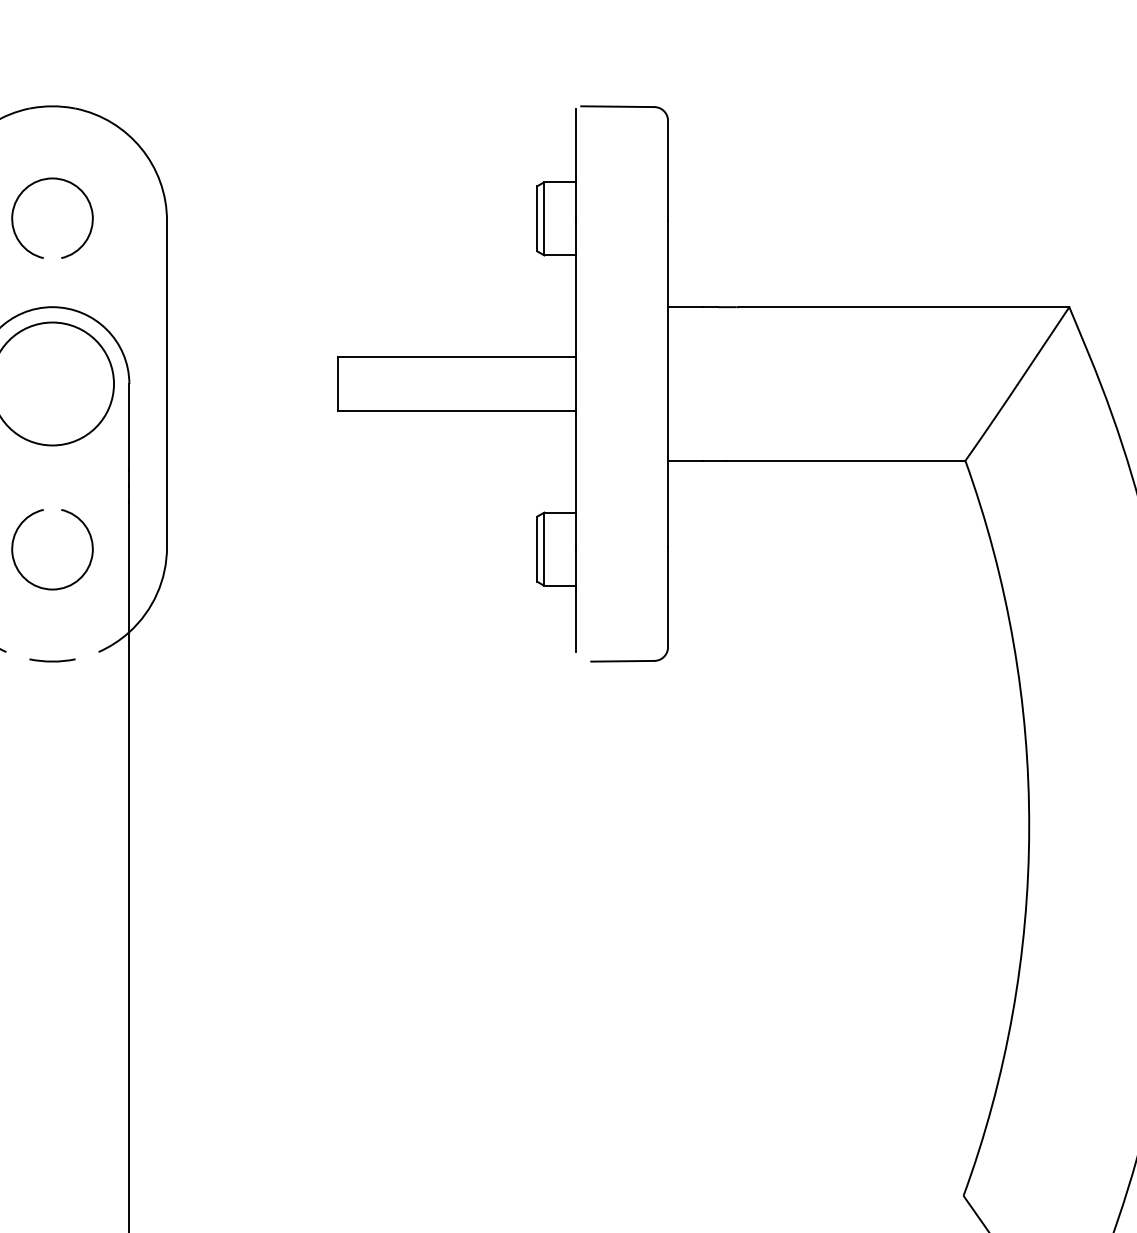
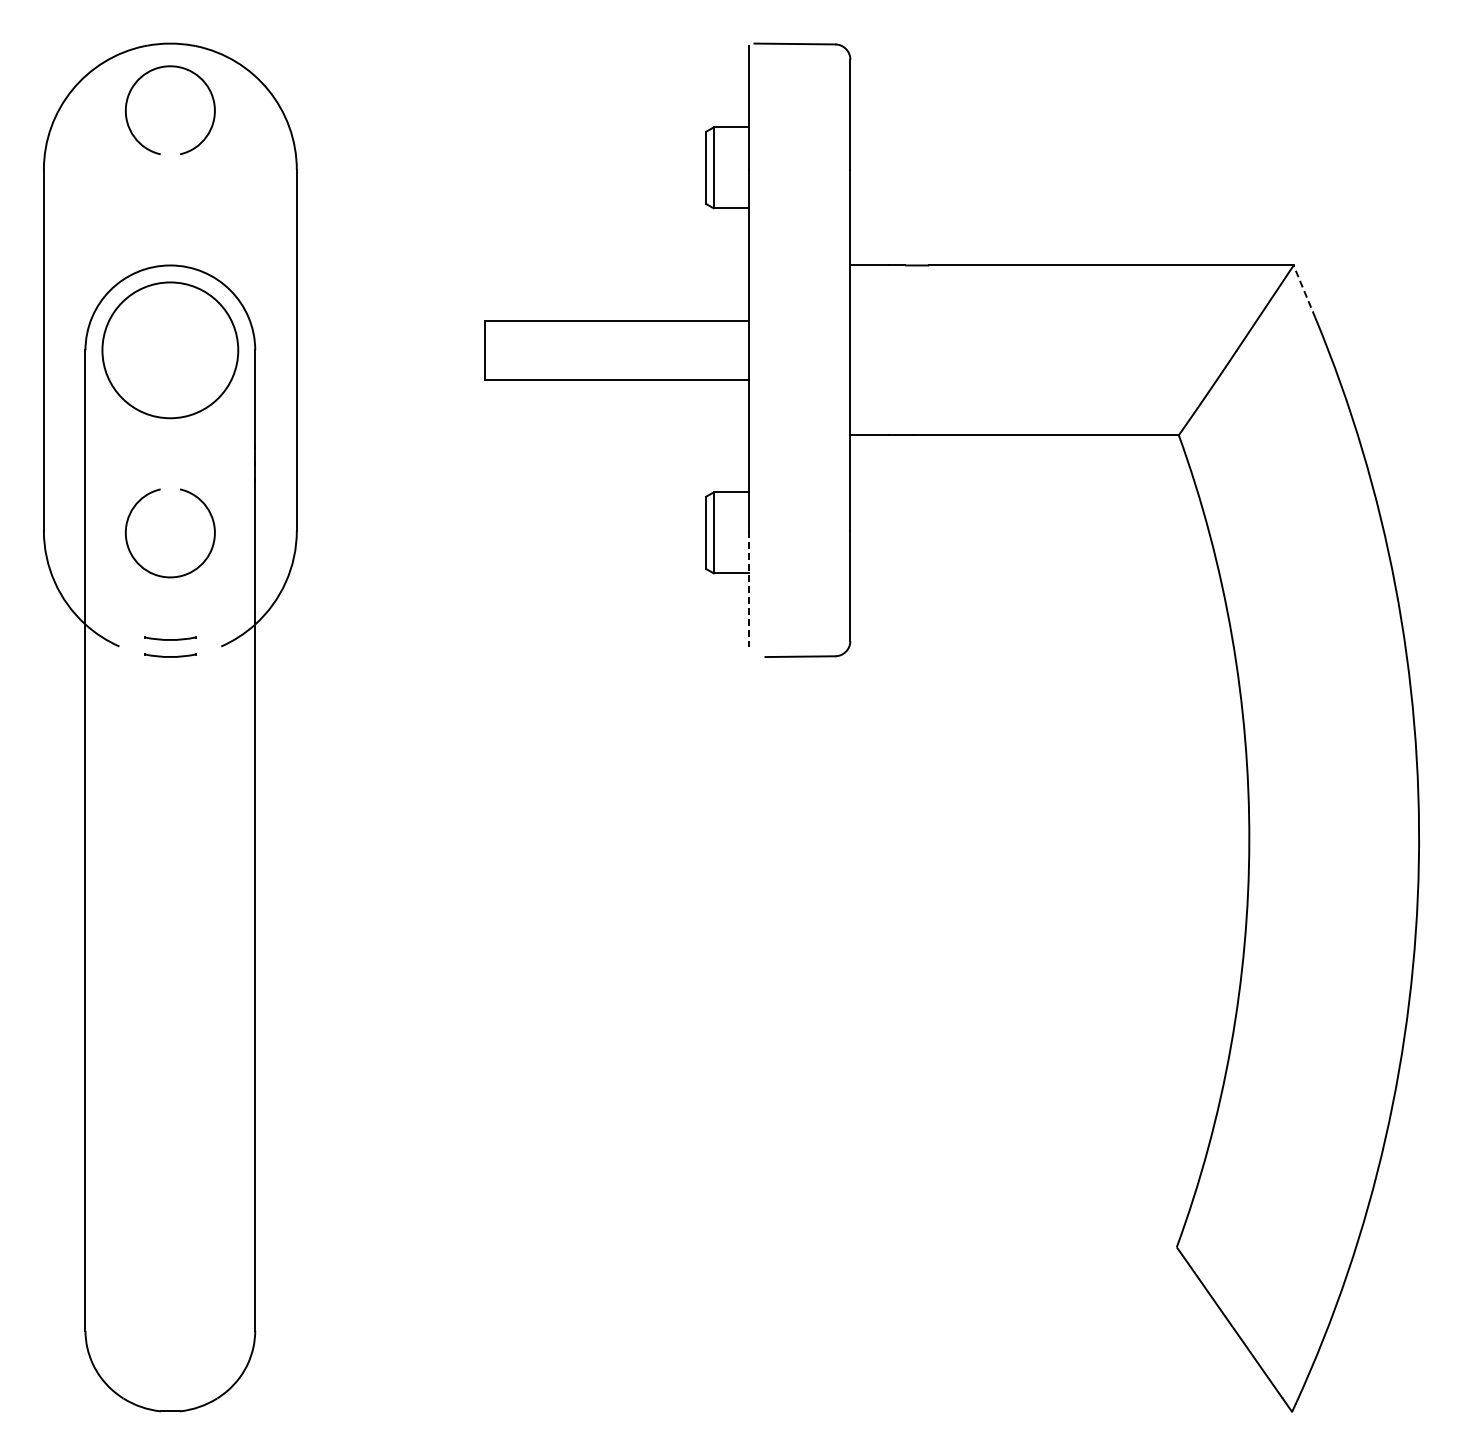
arc: (15, 205) -> (129, 96), moved
line: (1079, 330) -> (1304, 291), solid -> dashed
line: (575, 599) -> (748, 588), solid -> dashed
part: (52, 644) -> (170, 638), added

